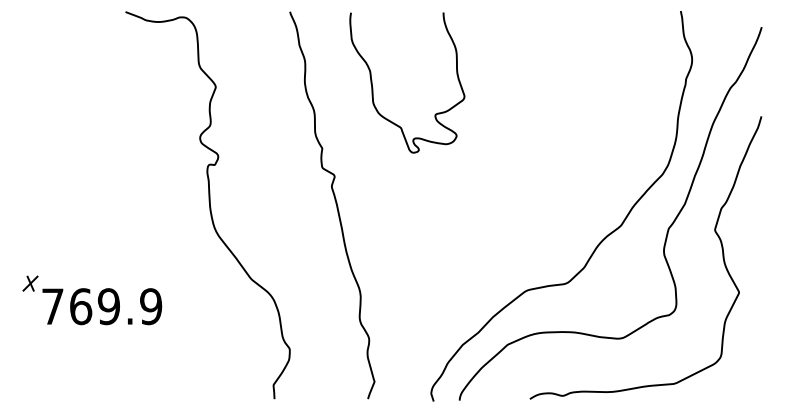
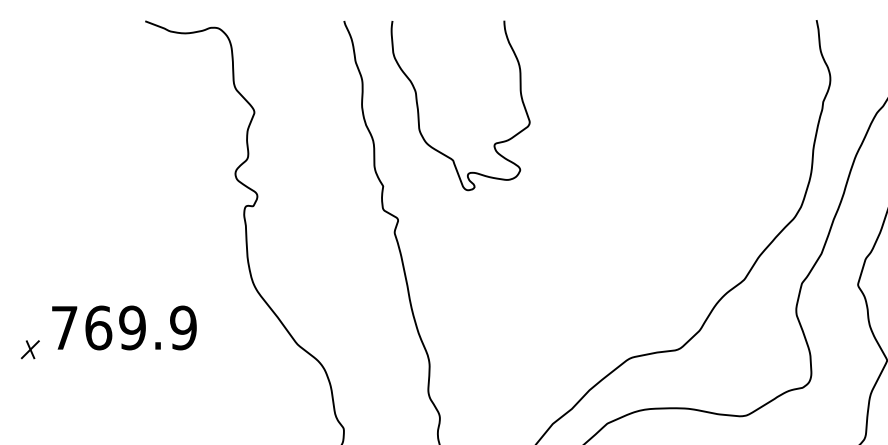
curve: (373, 87) -> (419, 111), moved
text: (102, 306) -> (124, 327), moved

